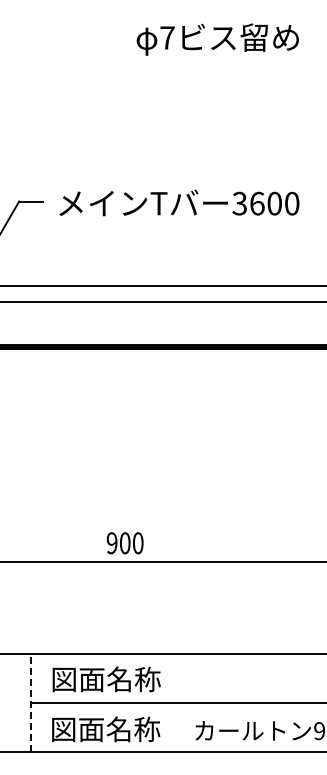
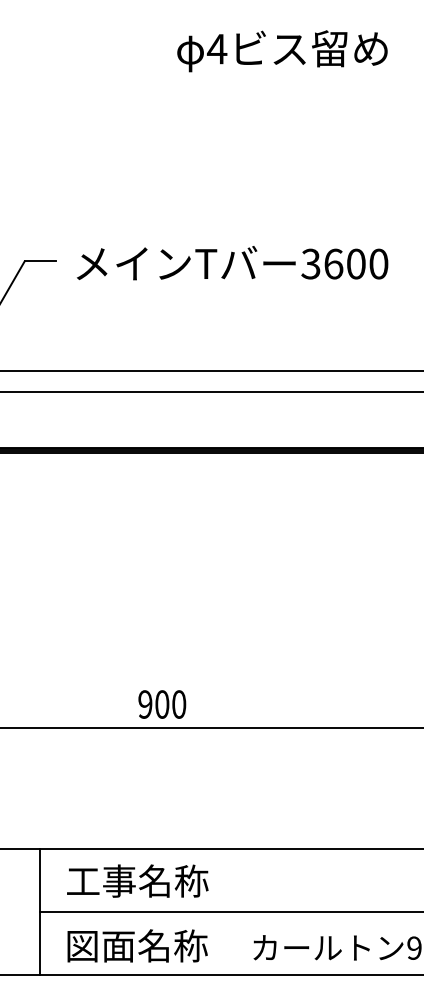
text: (167, 37) -> (217, 48), 7 -> 4
text: (77, 679) -> (100, 881), 図面名称 -> 工事名称
line: (31, 703) -> (40, 912), dashed -> solid

